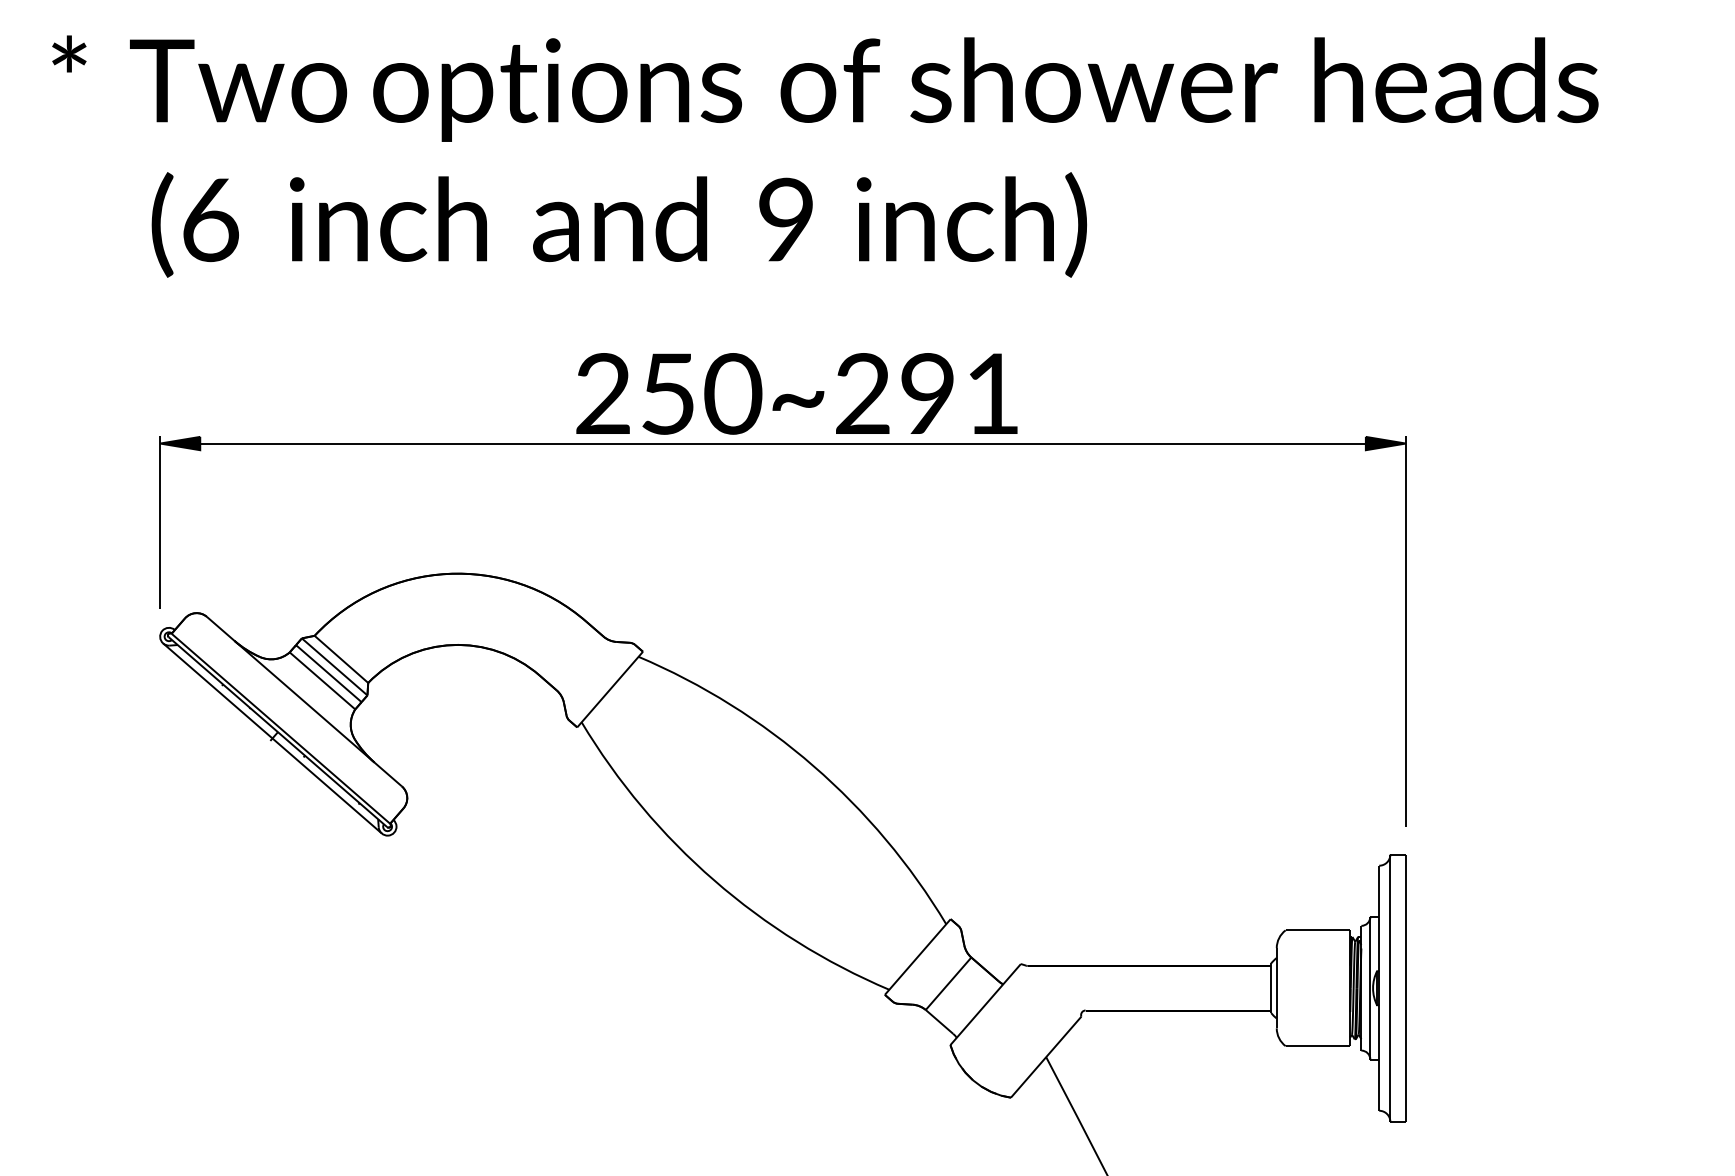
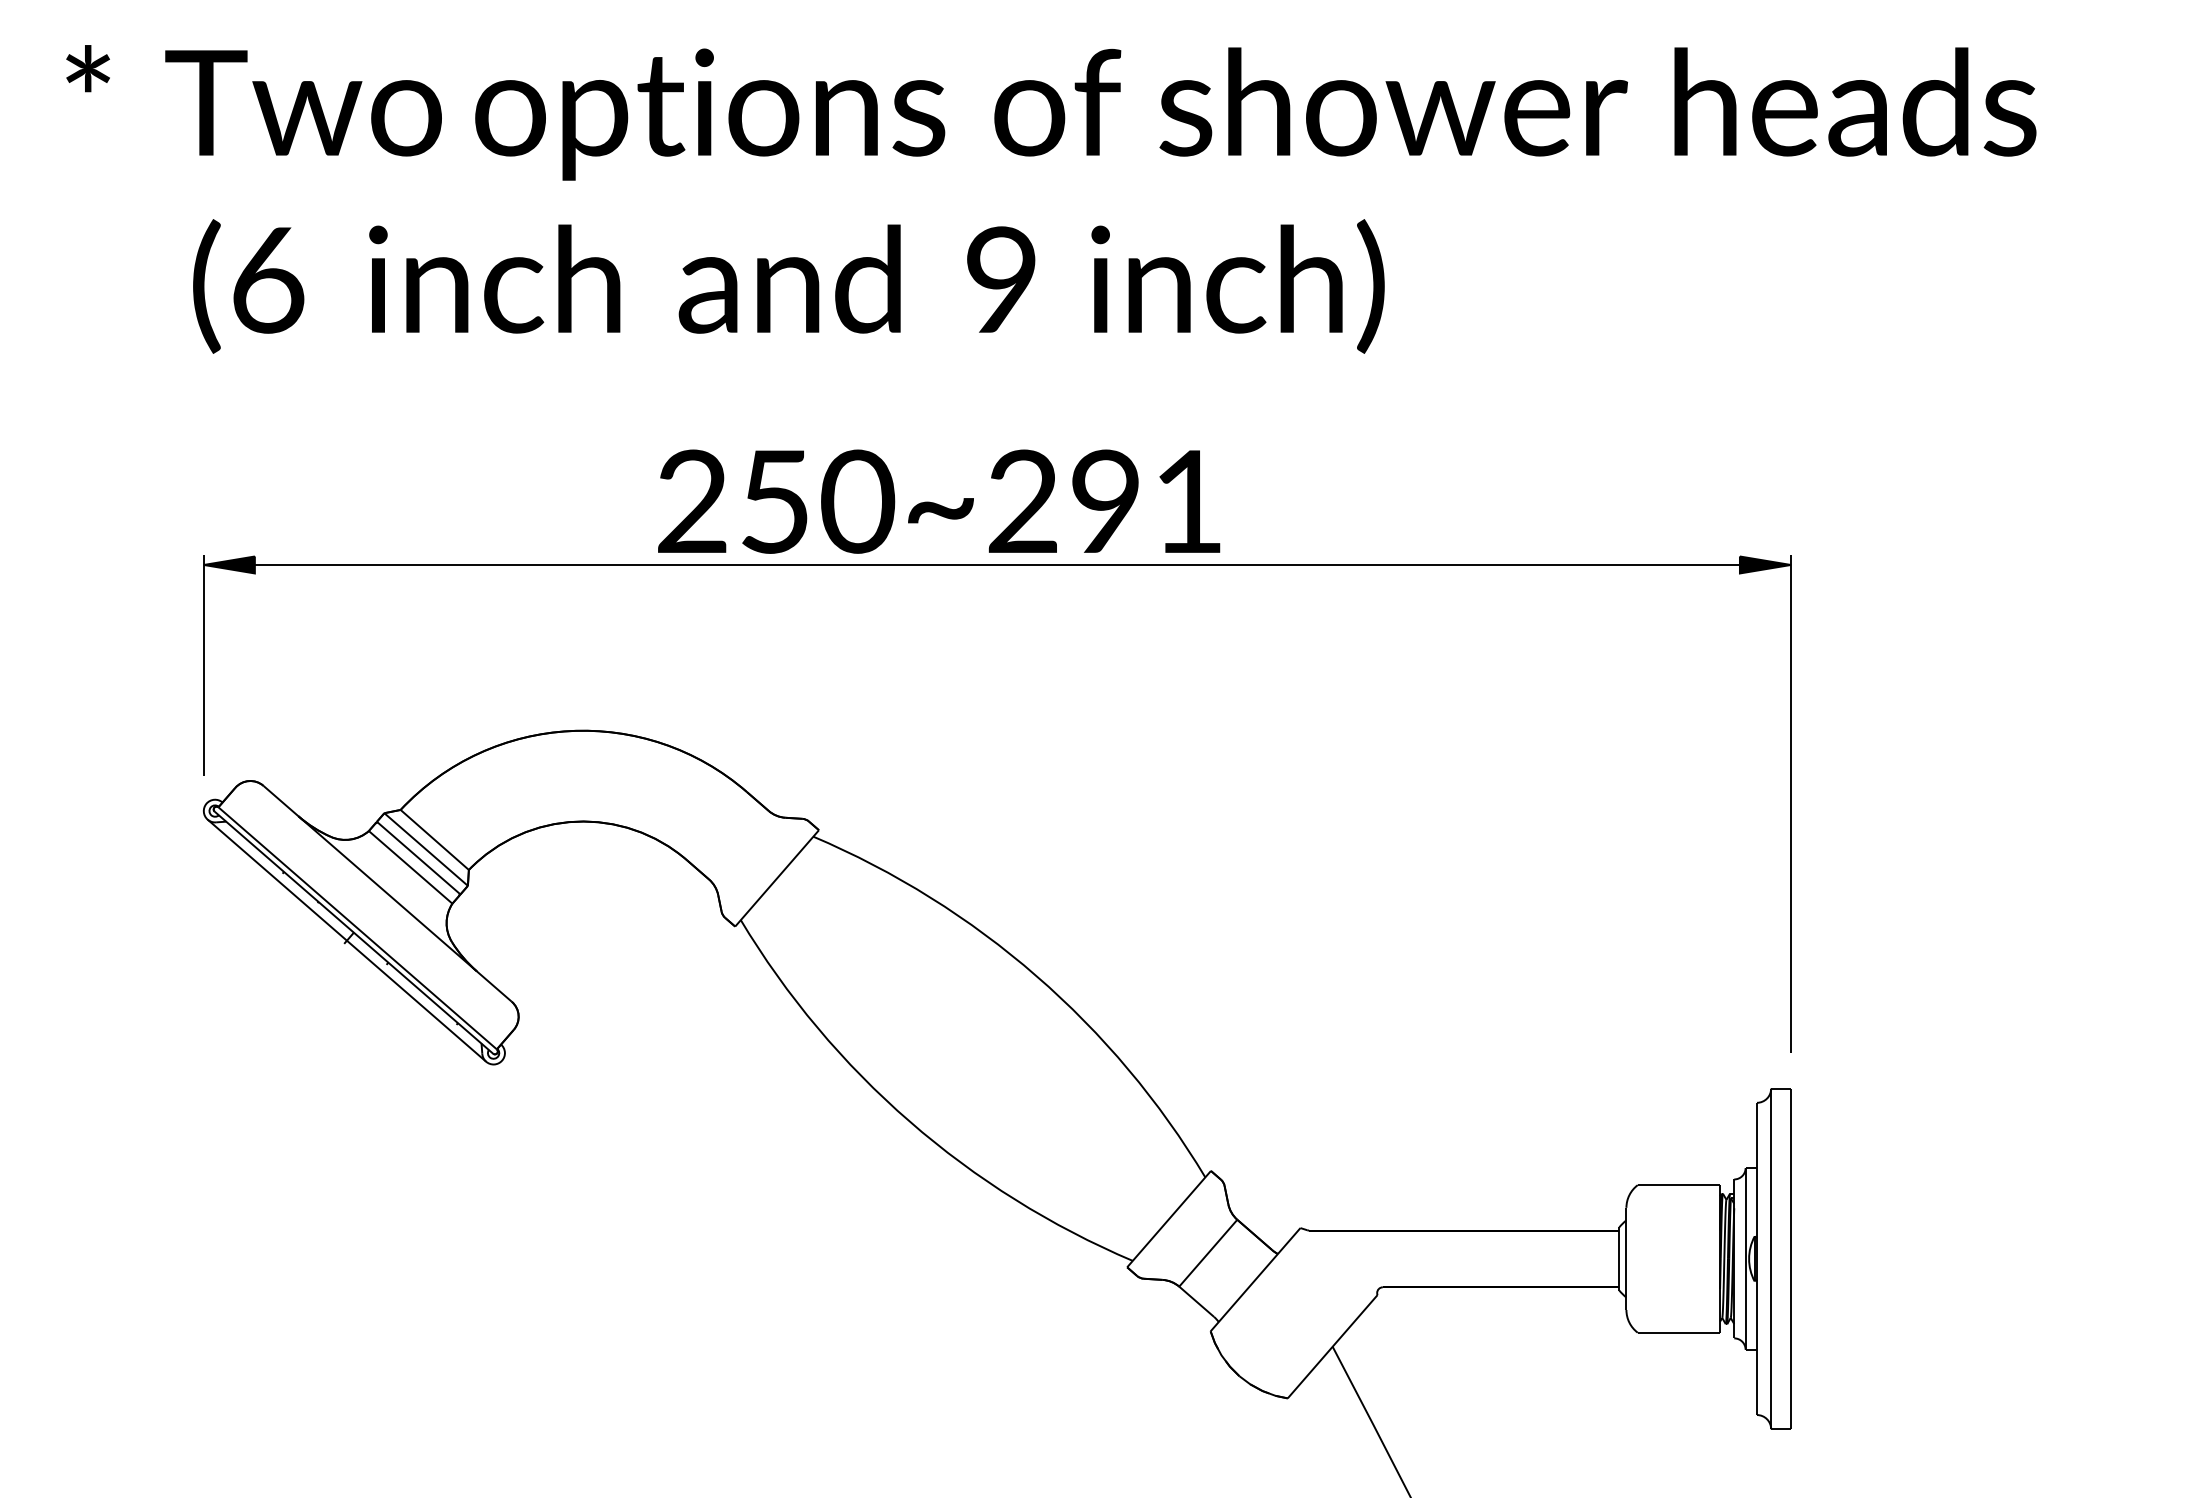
text: (797, 393) -> (939, 501), moved

